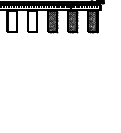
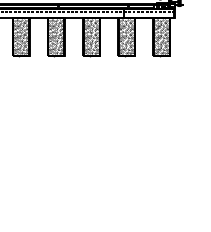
hatch: (11, 20) -> (19, 35), added
hatch: (31, 20) -> (54, 35), added

